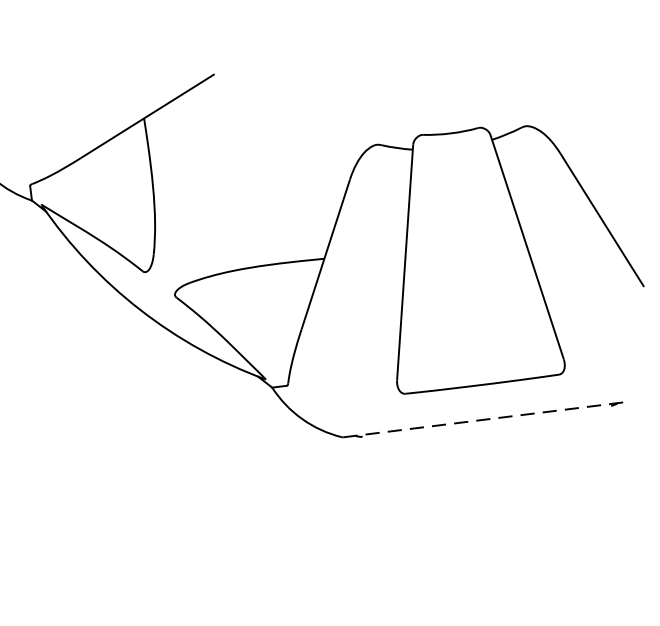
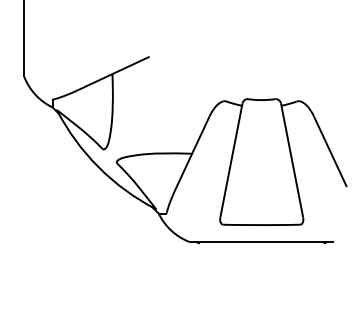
line: (488, 419) -> (262, 242), dashed -> solid

